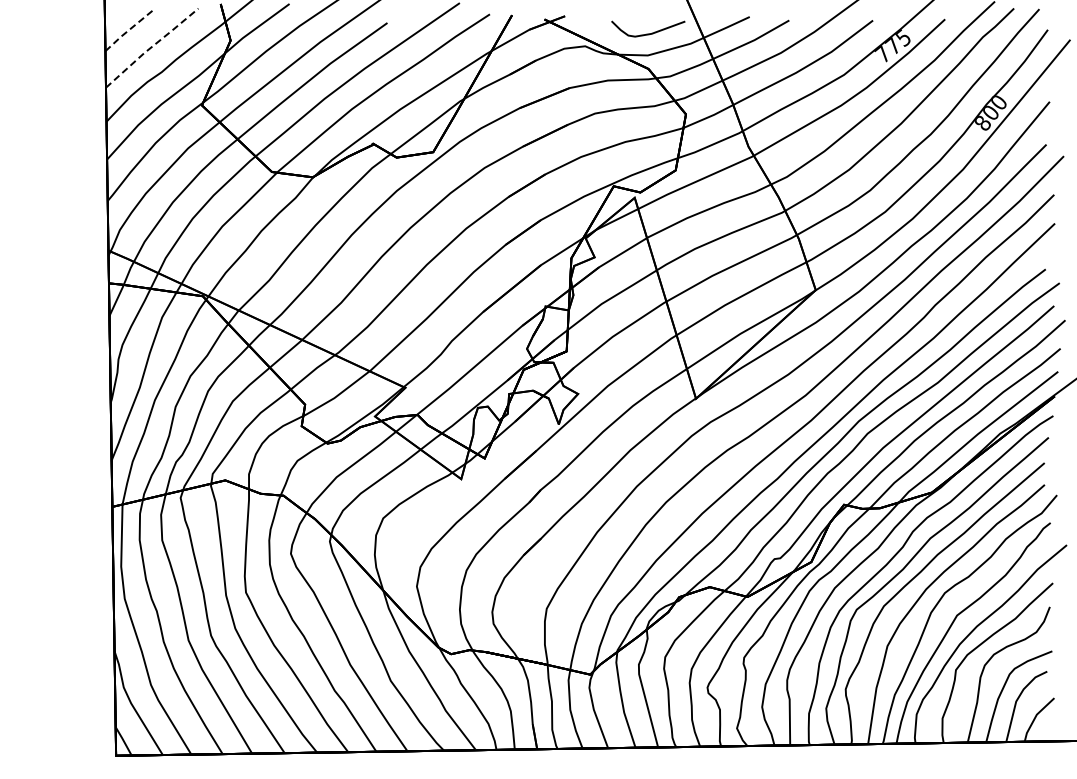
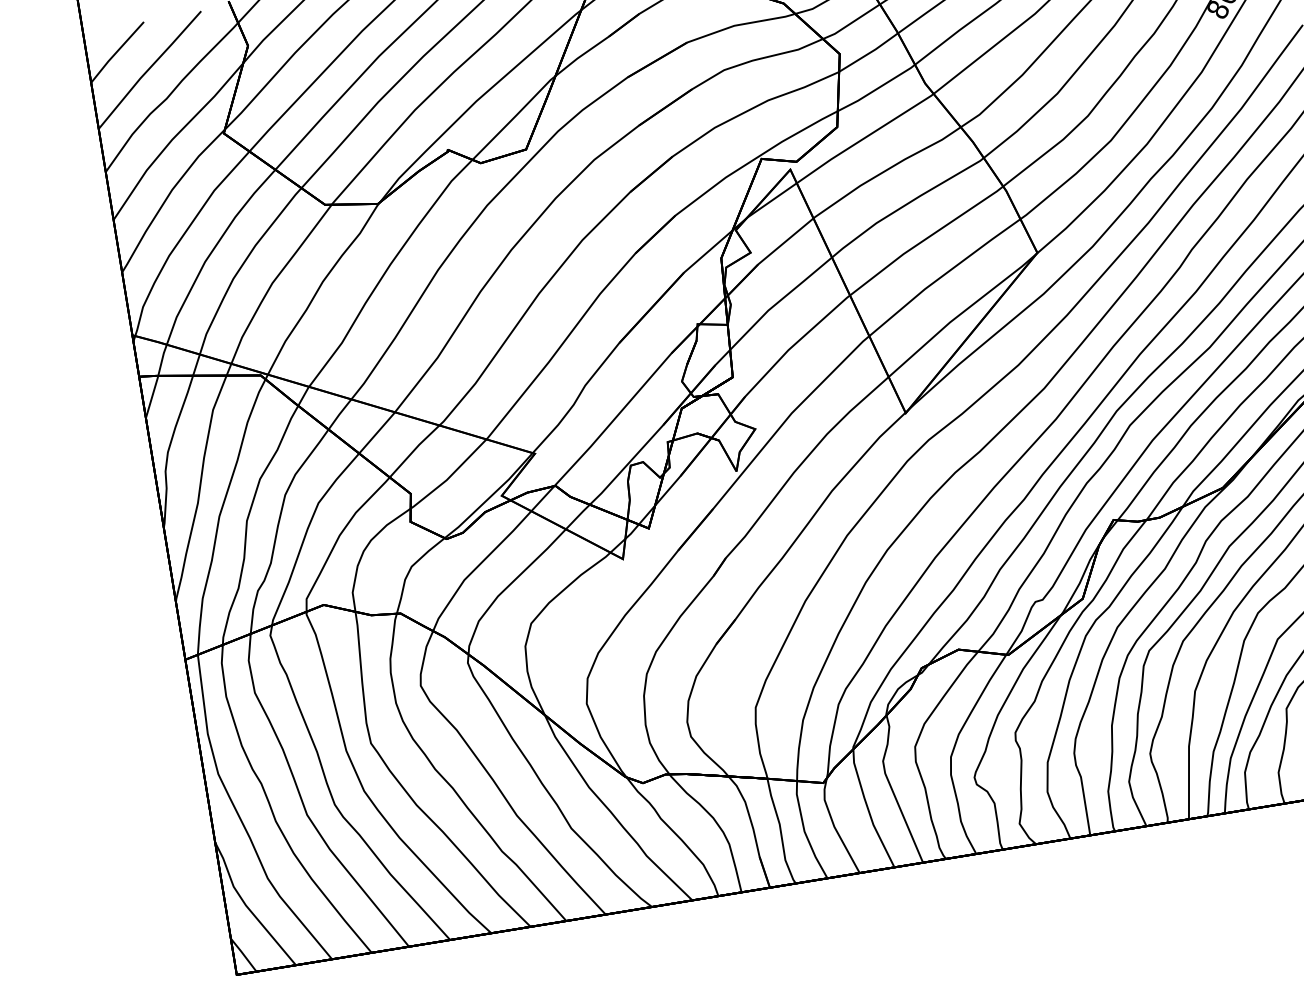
line: (128, 30) -> (116, 52), dashed -> solid
line: (151, 47) -> (148, 69), dashed -> solid

